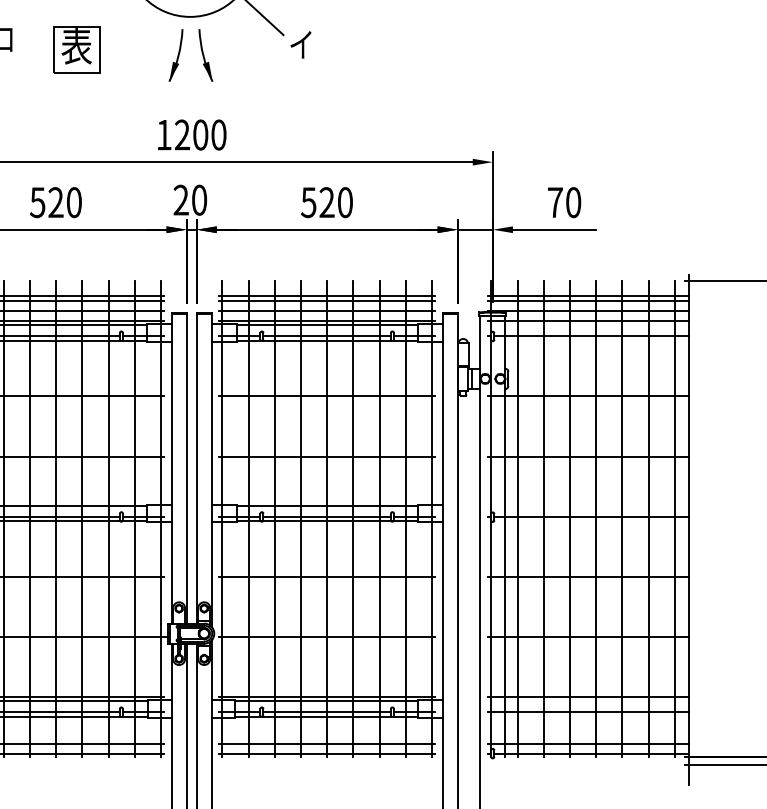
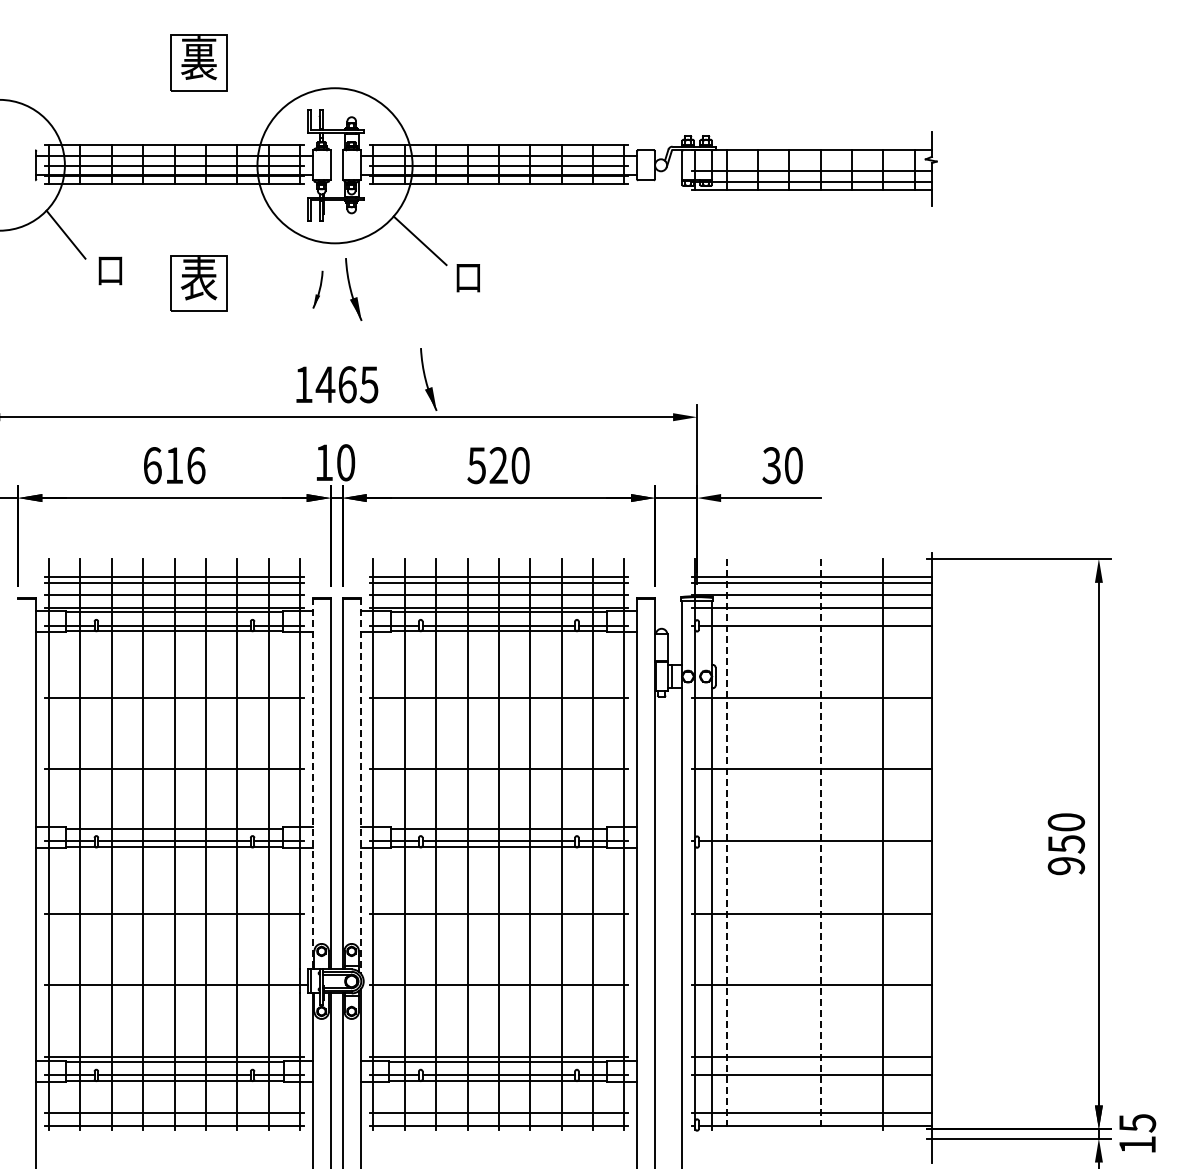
text: (300, 44) -> (467, 276), イ -> ロ
part: (175, 55) -> (317, 289), size x0.6
part: (268, 130) -> (428, 379), added
text: (199, 134) -> (346, 384), 1200 -> 1465
text: (181, 200) -> (324, 462), 20 -> 10
text: (56, 202) -> (174, 465), 520 -> 616
text: (555, 202) -> (771, 465), 70 -> 30
line: (171, 468) -> (312, 783), solid -> dashed
line: (211, 469) -> (360, 785), solid -> dashed
line: (544, 518) -> (758, 843), removed
line: (570, 518) -> (789, 843), removed
line: (622, 518) -> (852, 843), removed
line: (674, 518) -> (914, 843), removed
line: (517, 519) -> (726, 844), solid -> dashed
line: (595, 519) -> (820, 844), solid -> dashed

